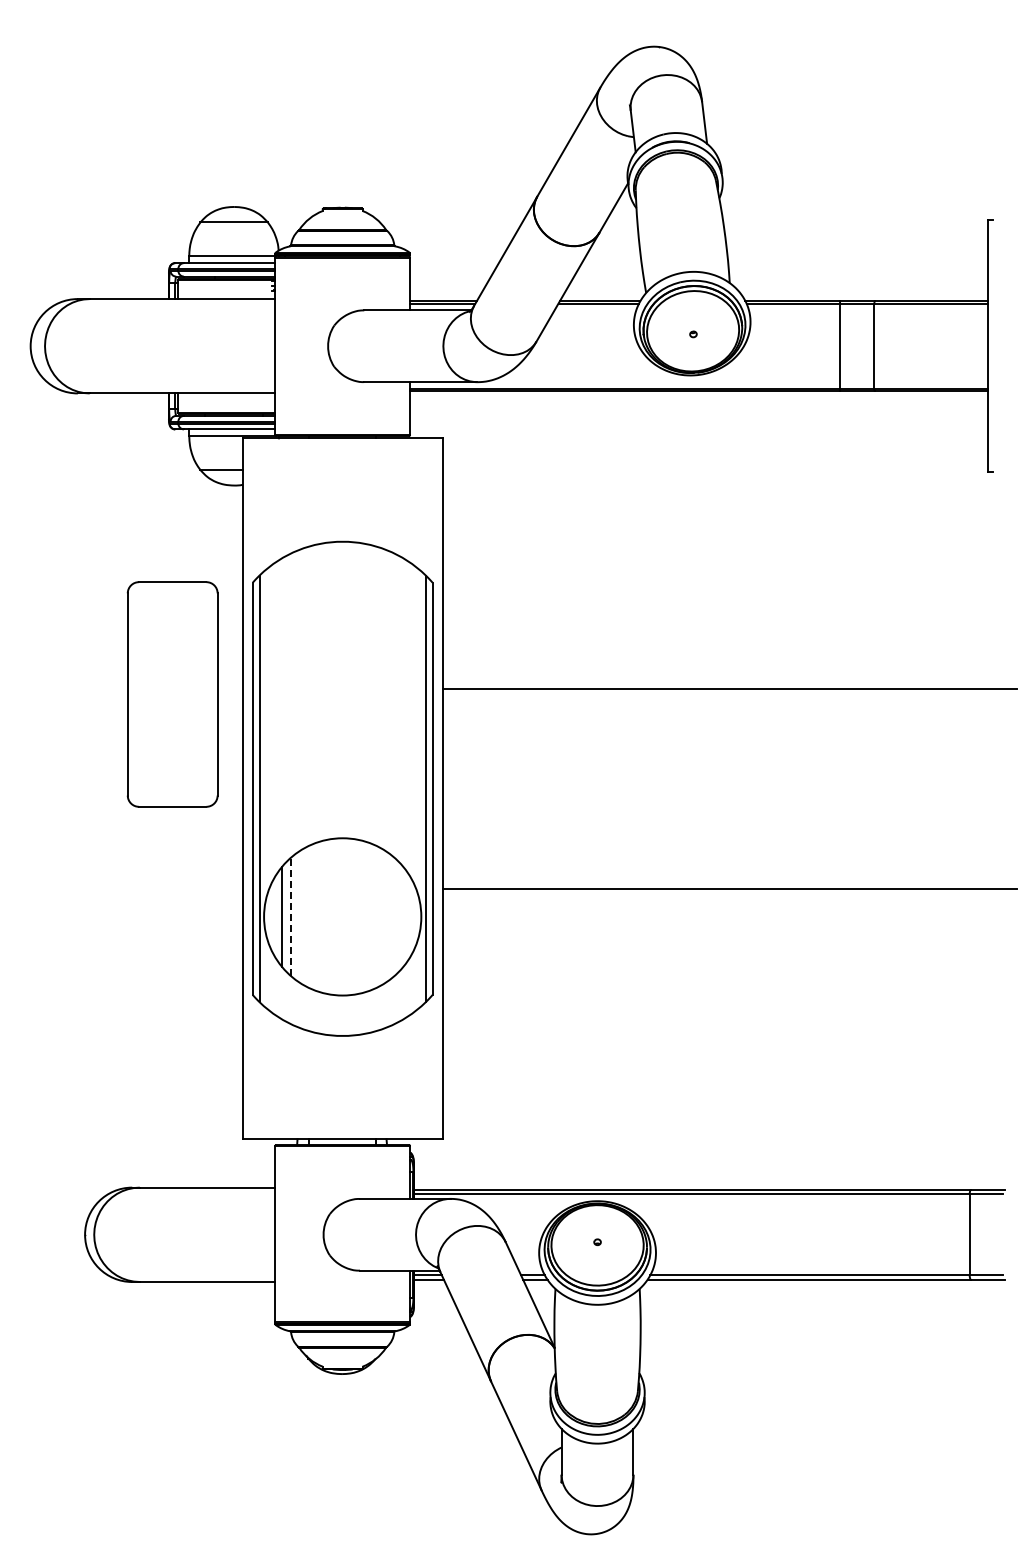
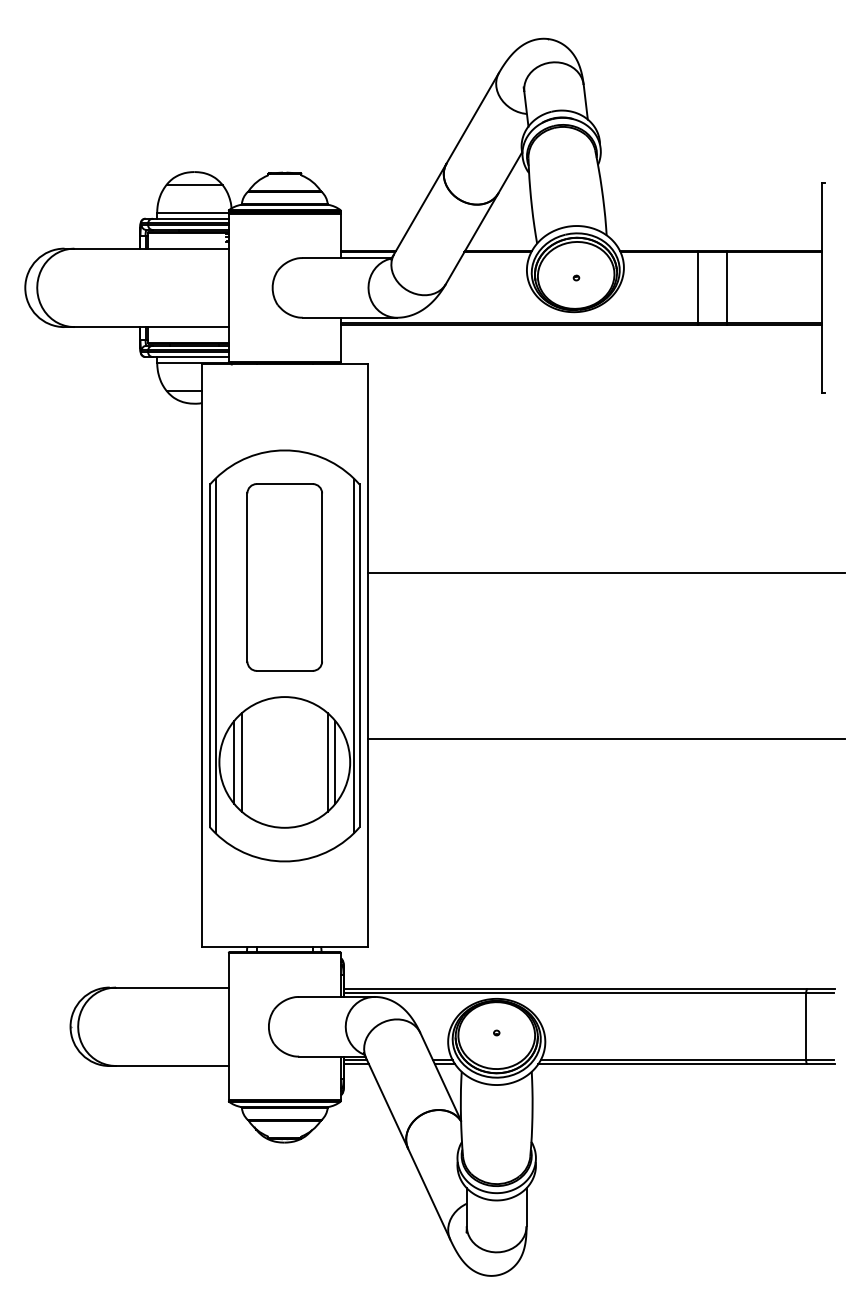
part: (172, 694) -> (284, 577), moved
line: (291, 916) -> (242, 762), dashed -> solid
line: (394, 916) -> (327, 762), added
line: (403, 916) -> (335, 762), added

